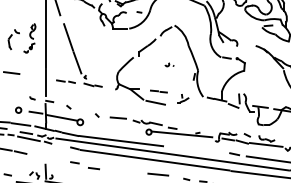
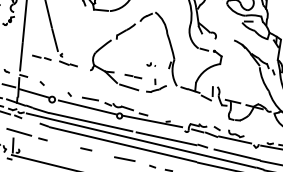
part: (169, 64) -> (151, 64), moved
part: (183, 98) -> (157, 85), size x1.67
line: (116, 126) -> (87, 107), added
line: (197, 149) -> (166, 137), added
line: (50, 157) -> (19, 131), added
line: (93, 168) -> (85, 149), moved

